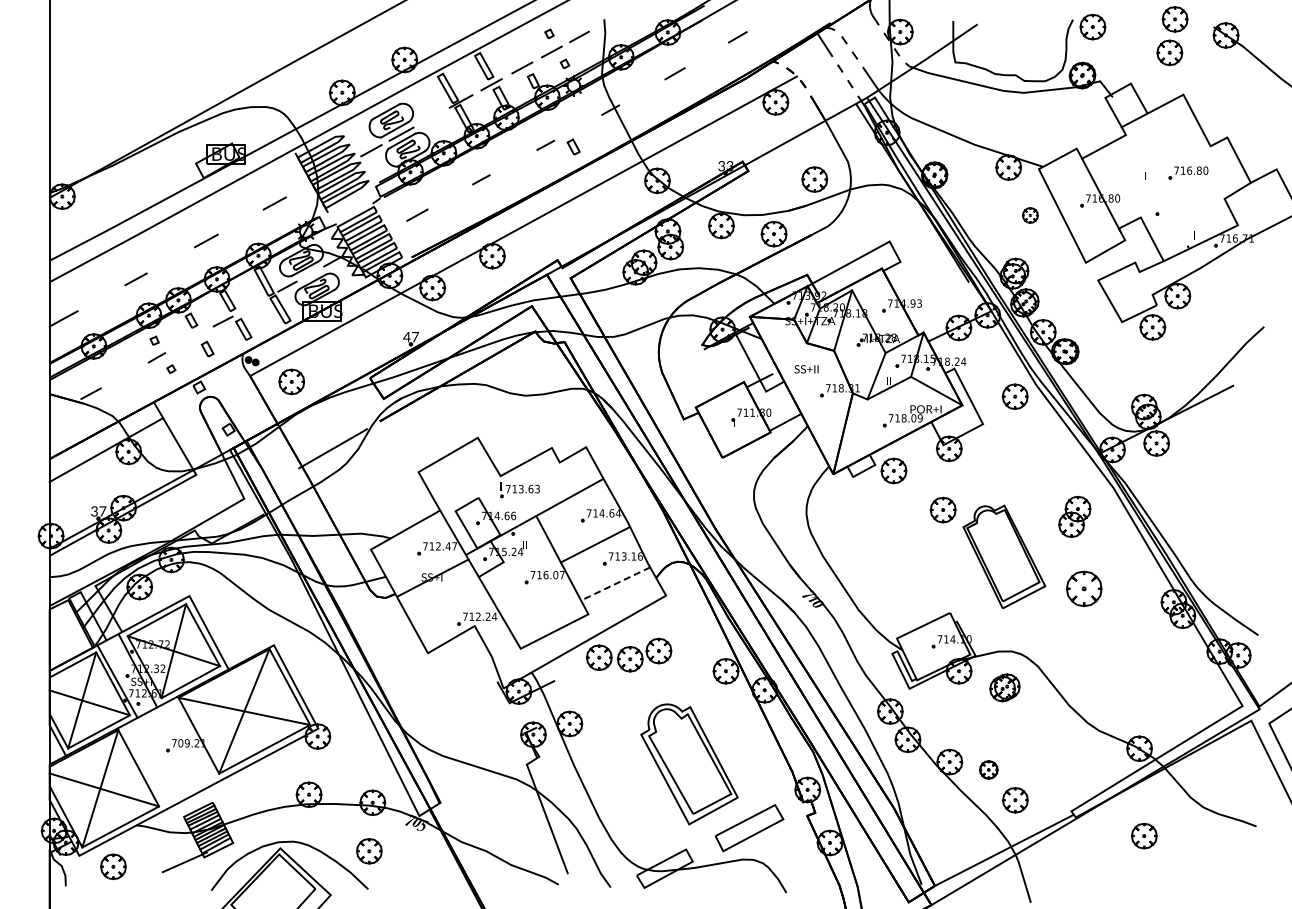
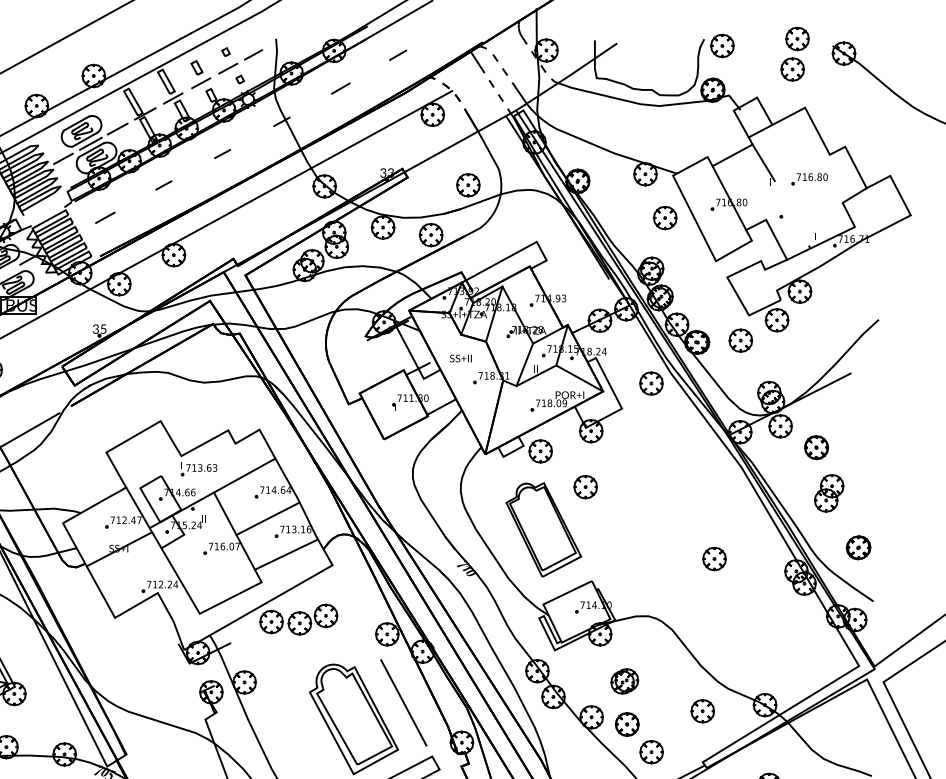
line: (430, 118) -> (117, 129), added
part: (573, 146) -> (196, 67), moved
line: (1137, 154) -> (763, 162), added
part: (1030, 215) -> (665, 218), size x1.67
text: (410, 336) -> (99, 328), 47 -> 35
part: (1112, 349) -> (740, 340), added
part: (1195, 466) -> (816, 447), added
part: (1074, 516) -> (828, 492), moved
part: (1004, 556) -> (543, 529), moved
part: (1241, 576) -> (858, 547), added
line: (615, 584) -> (286, 555), dashed -> solid
part: (1084, 588) -> (714, 558), size x0.71
part: (1004, 687) -> (624, 681), moved
line: (743, 746) -> (403, 703), added
part: (1071, 755) -> (702, 711), added
part: (988, 769) -> (627, 724), size x1.43

